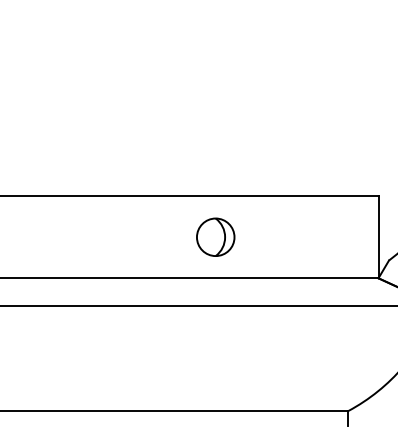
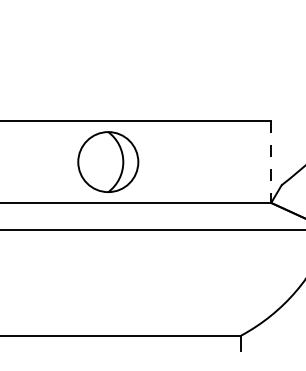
part: (215, 236) -> (108, 161), size x1.6
line: (378, 237) -> (271, 162), solid -> dashed

